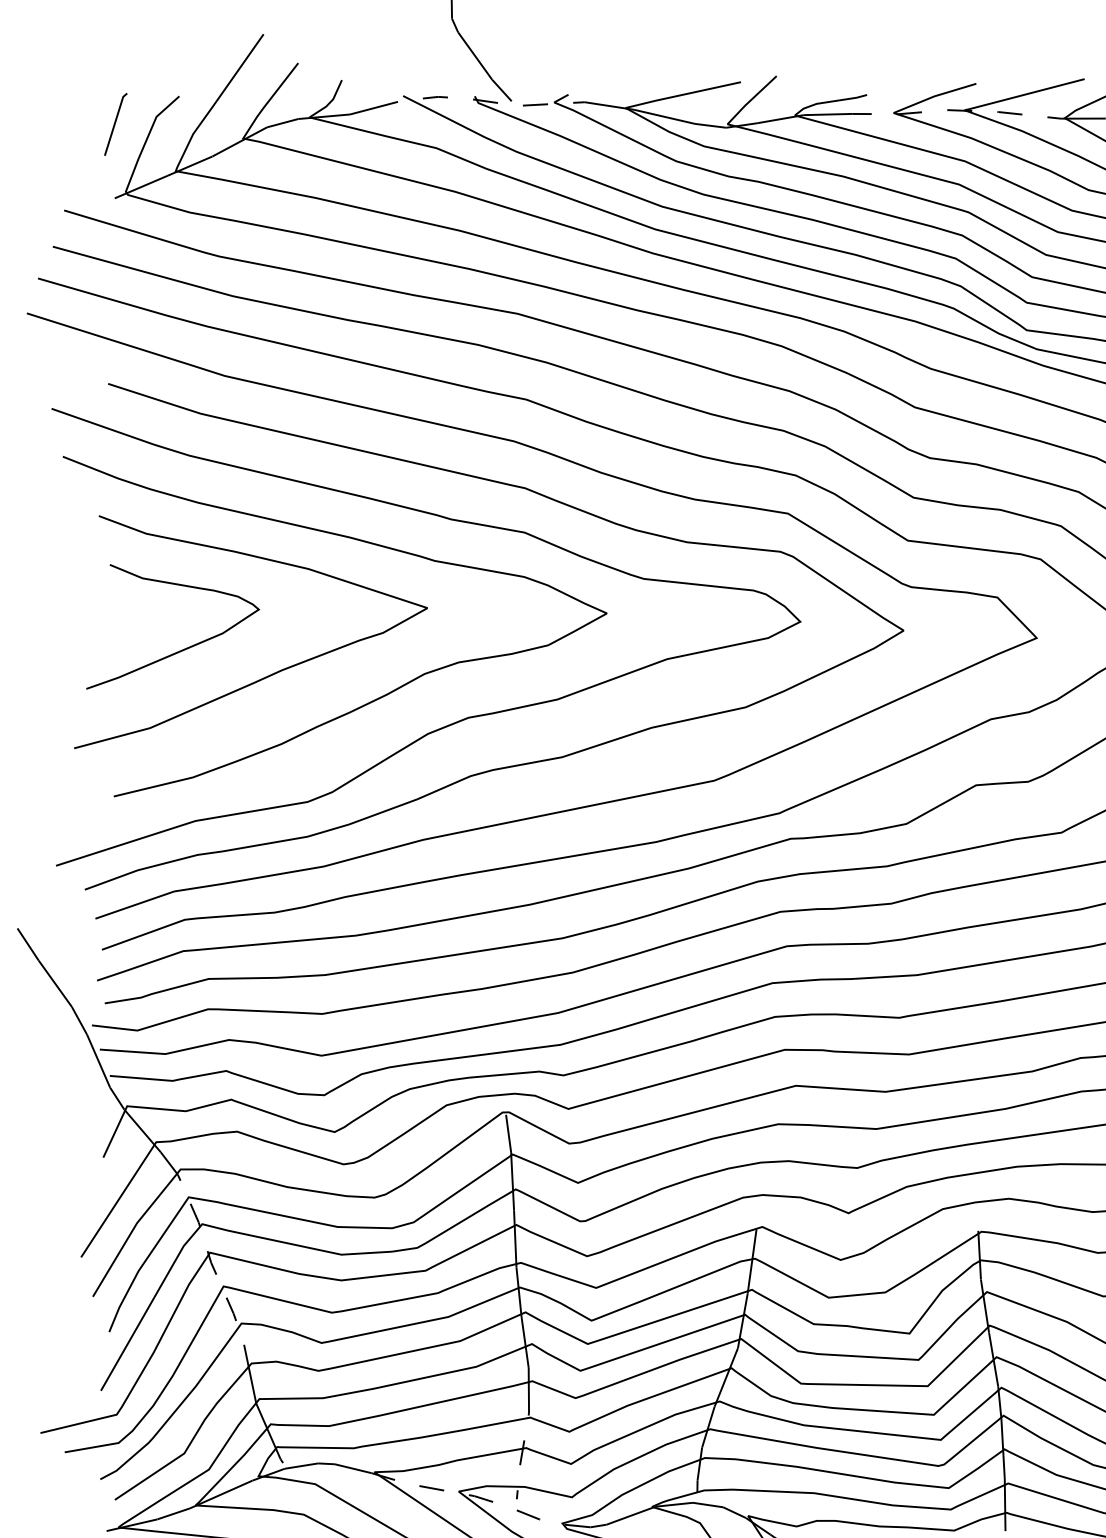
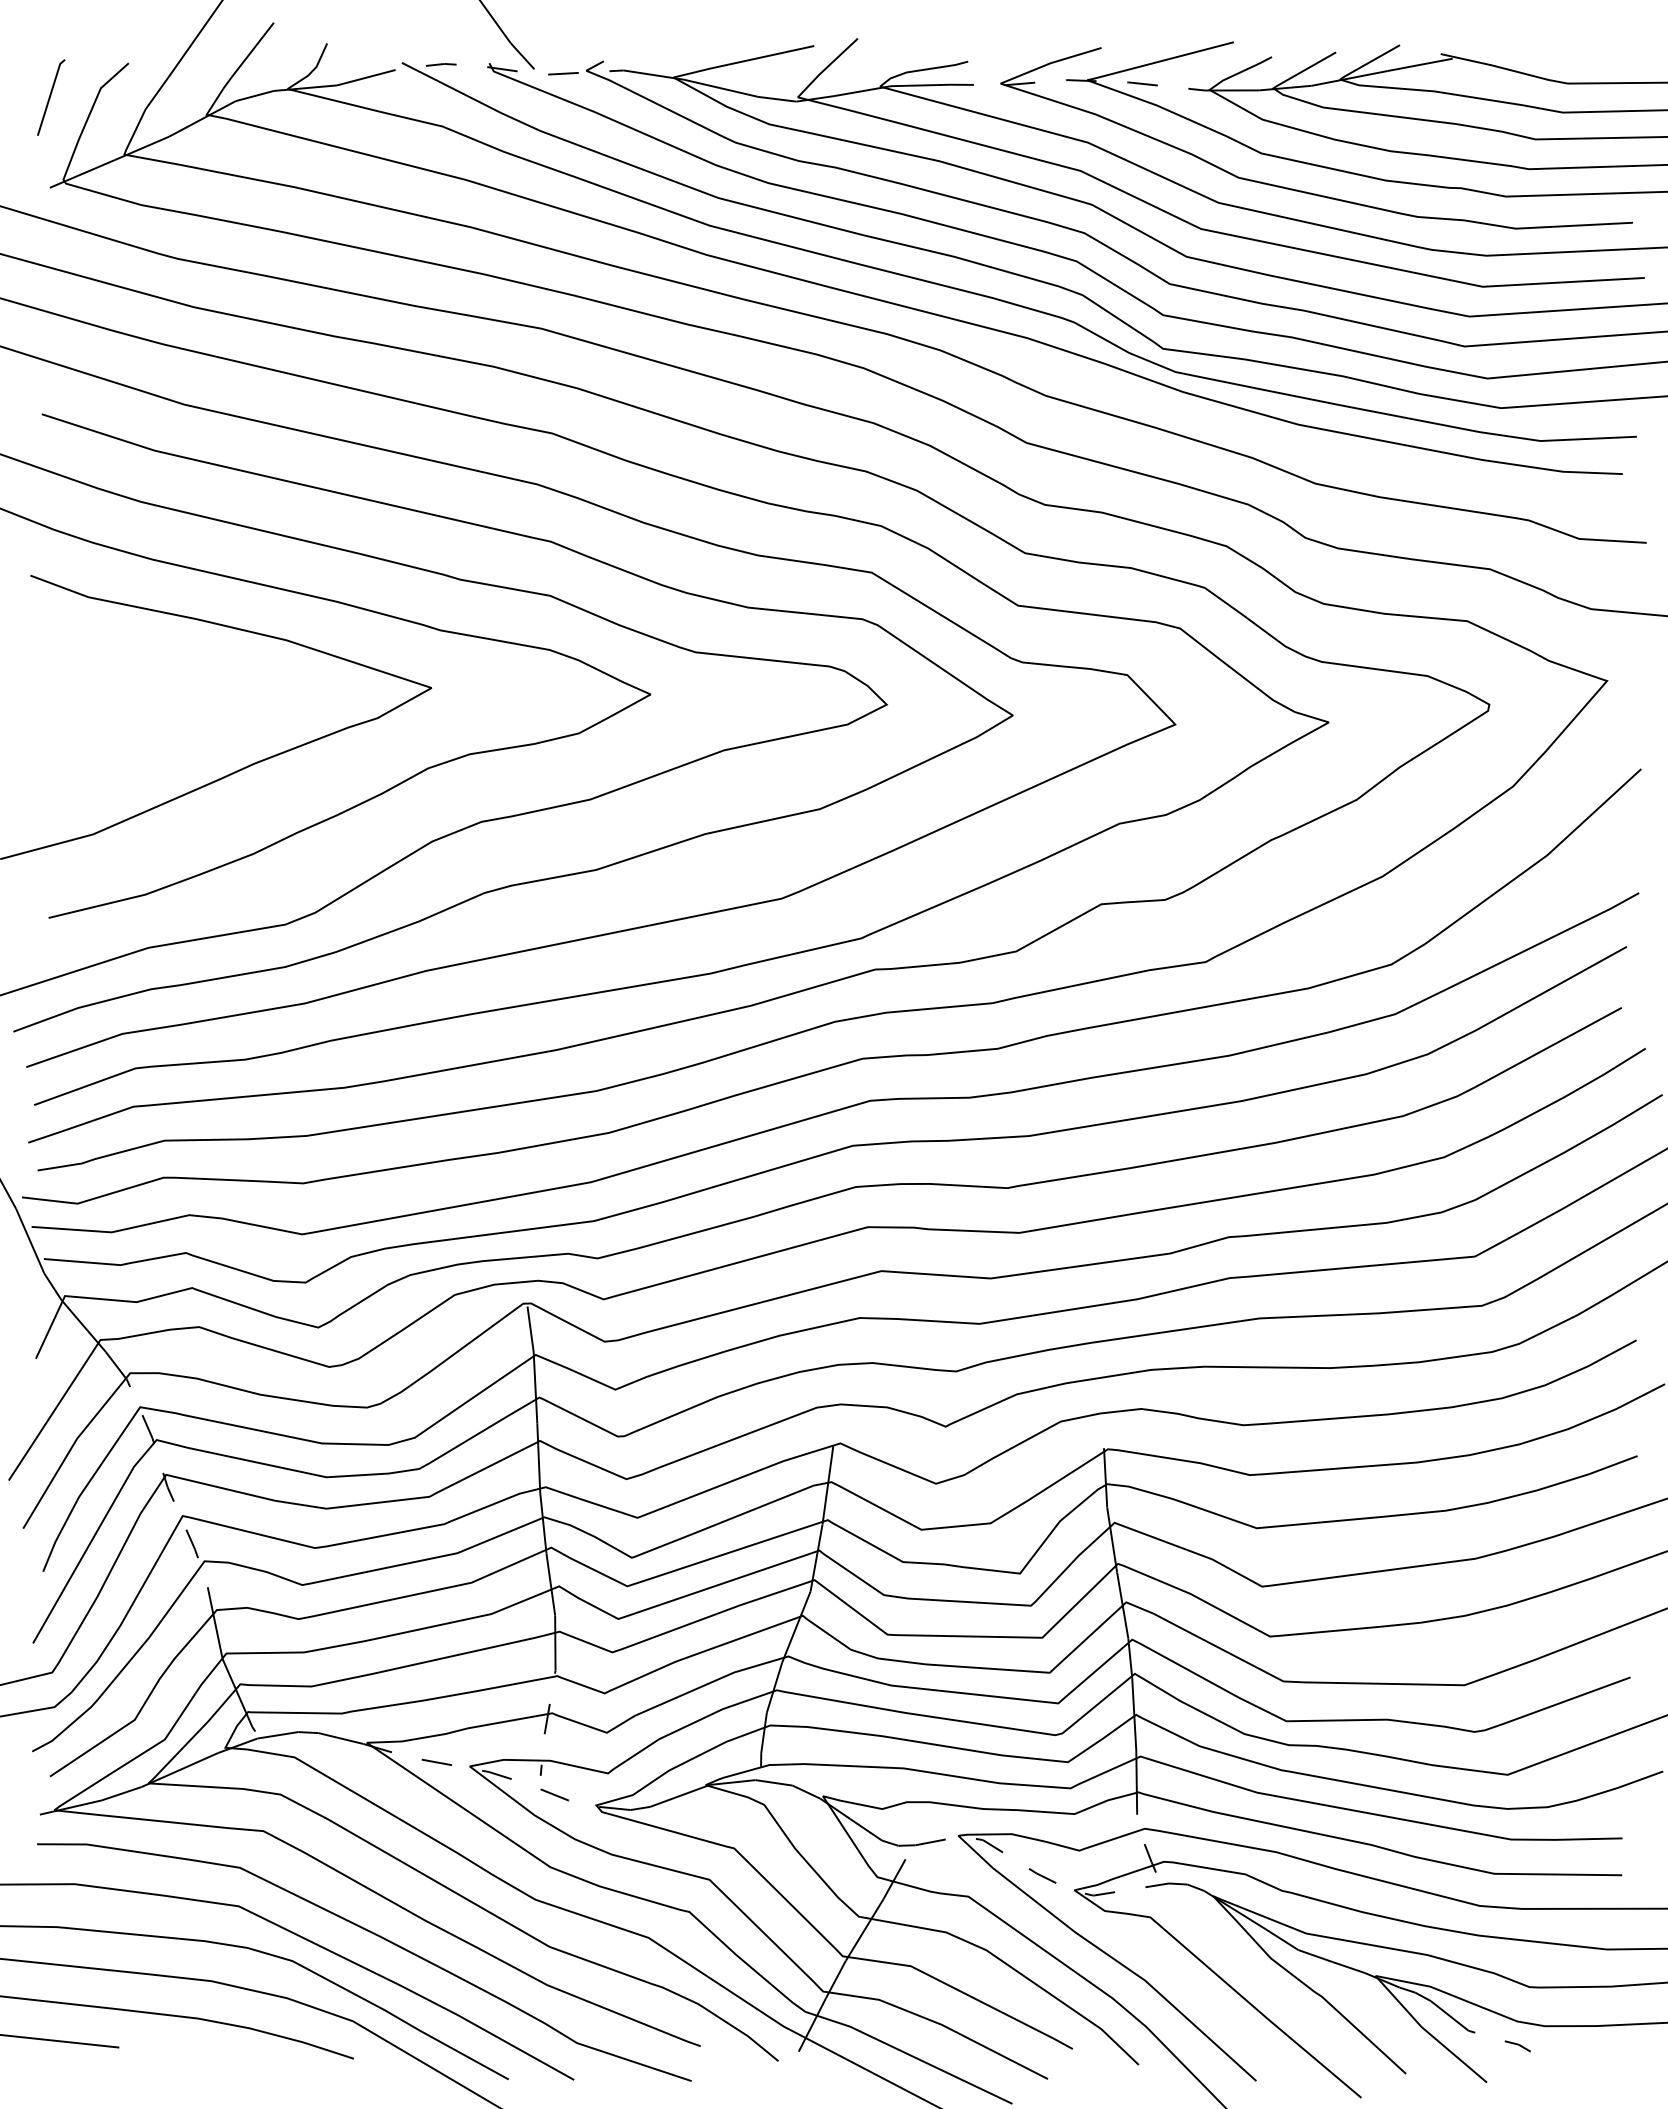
curve: (184, 648) -> (134, 737), removed

